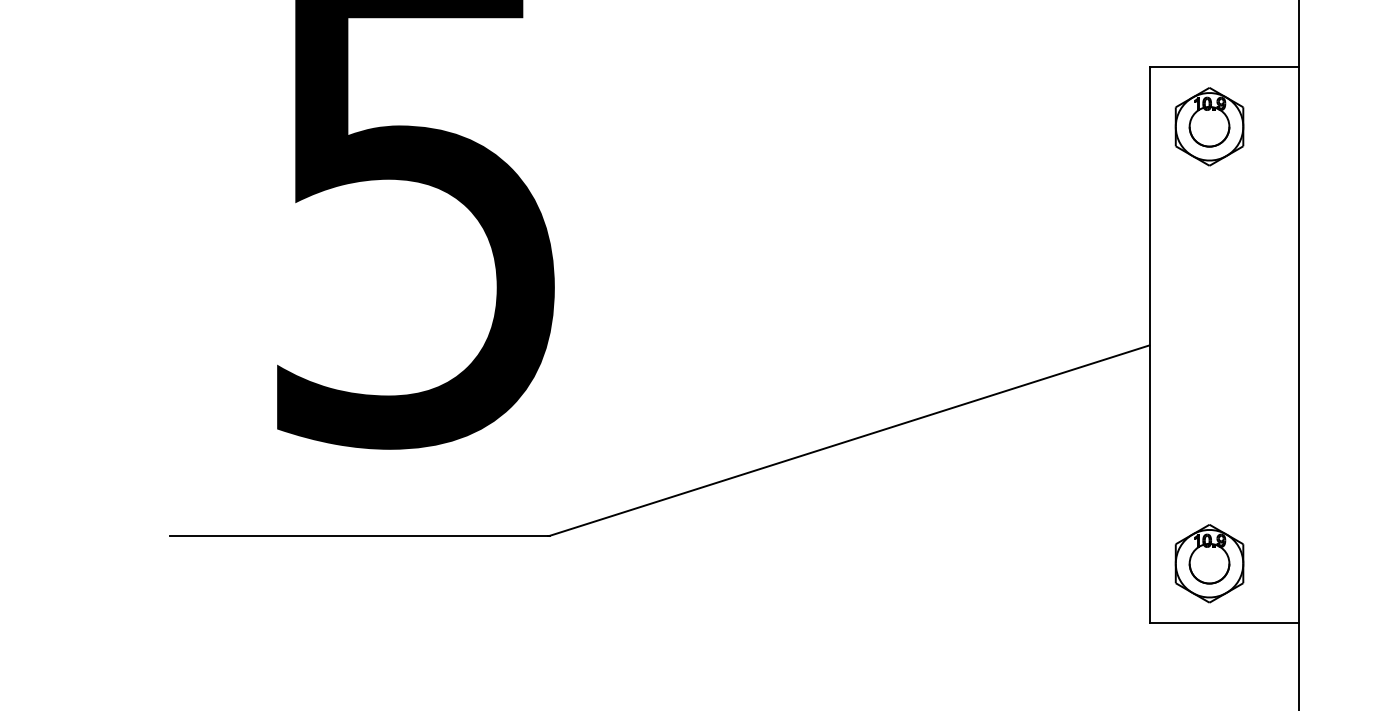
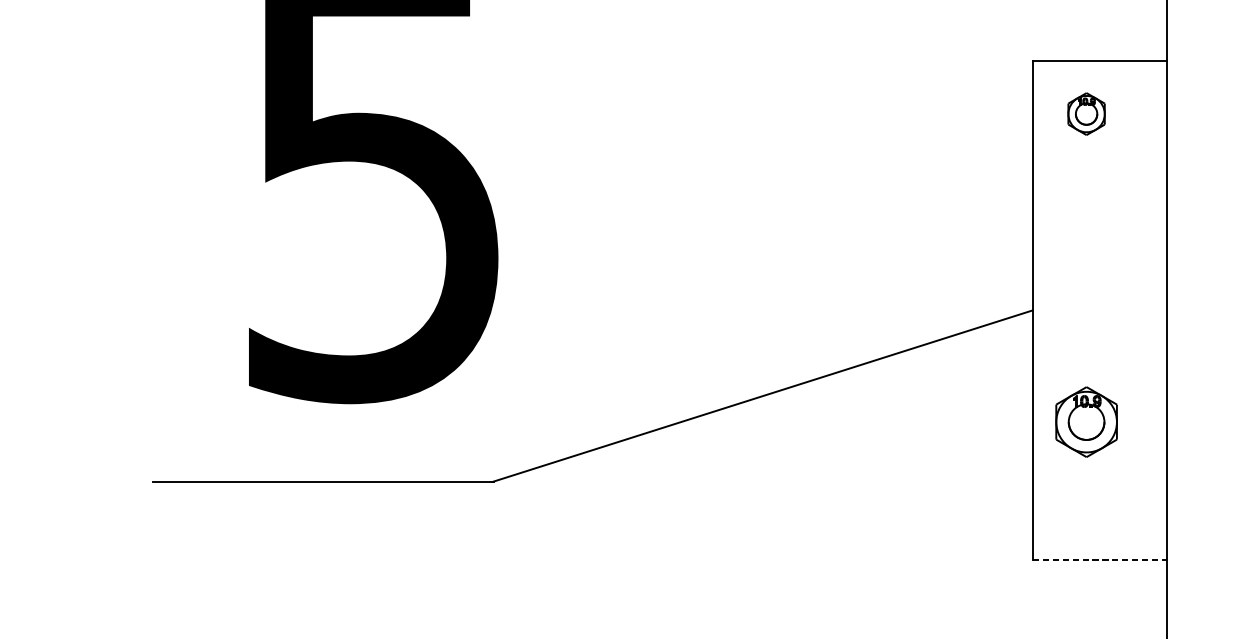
part: (1209, 126) -> (1086, 113), size x0.6
part: (1209, 563) -> (1086, 421), moved
line: (1224, 623) -> (1100, 560), solid -> dashed

